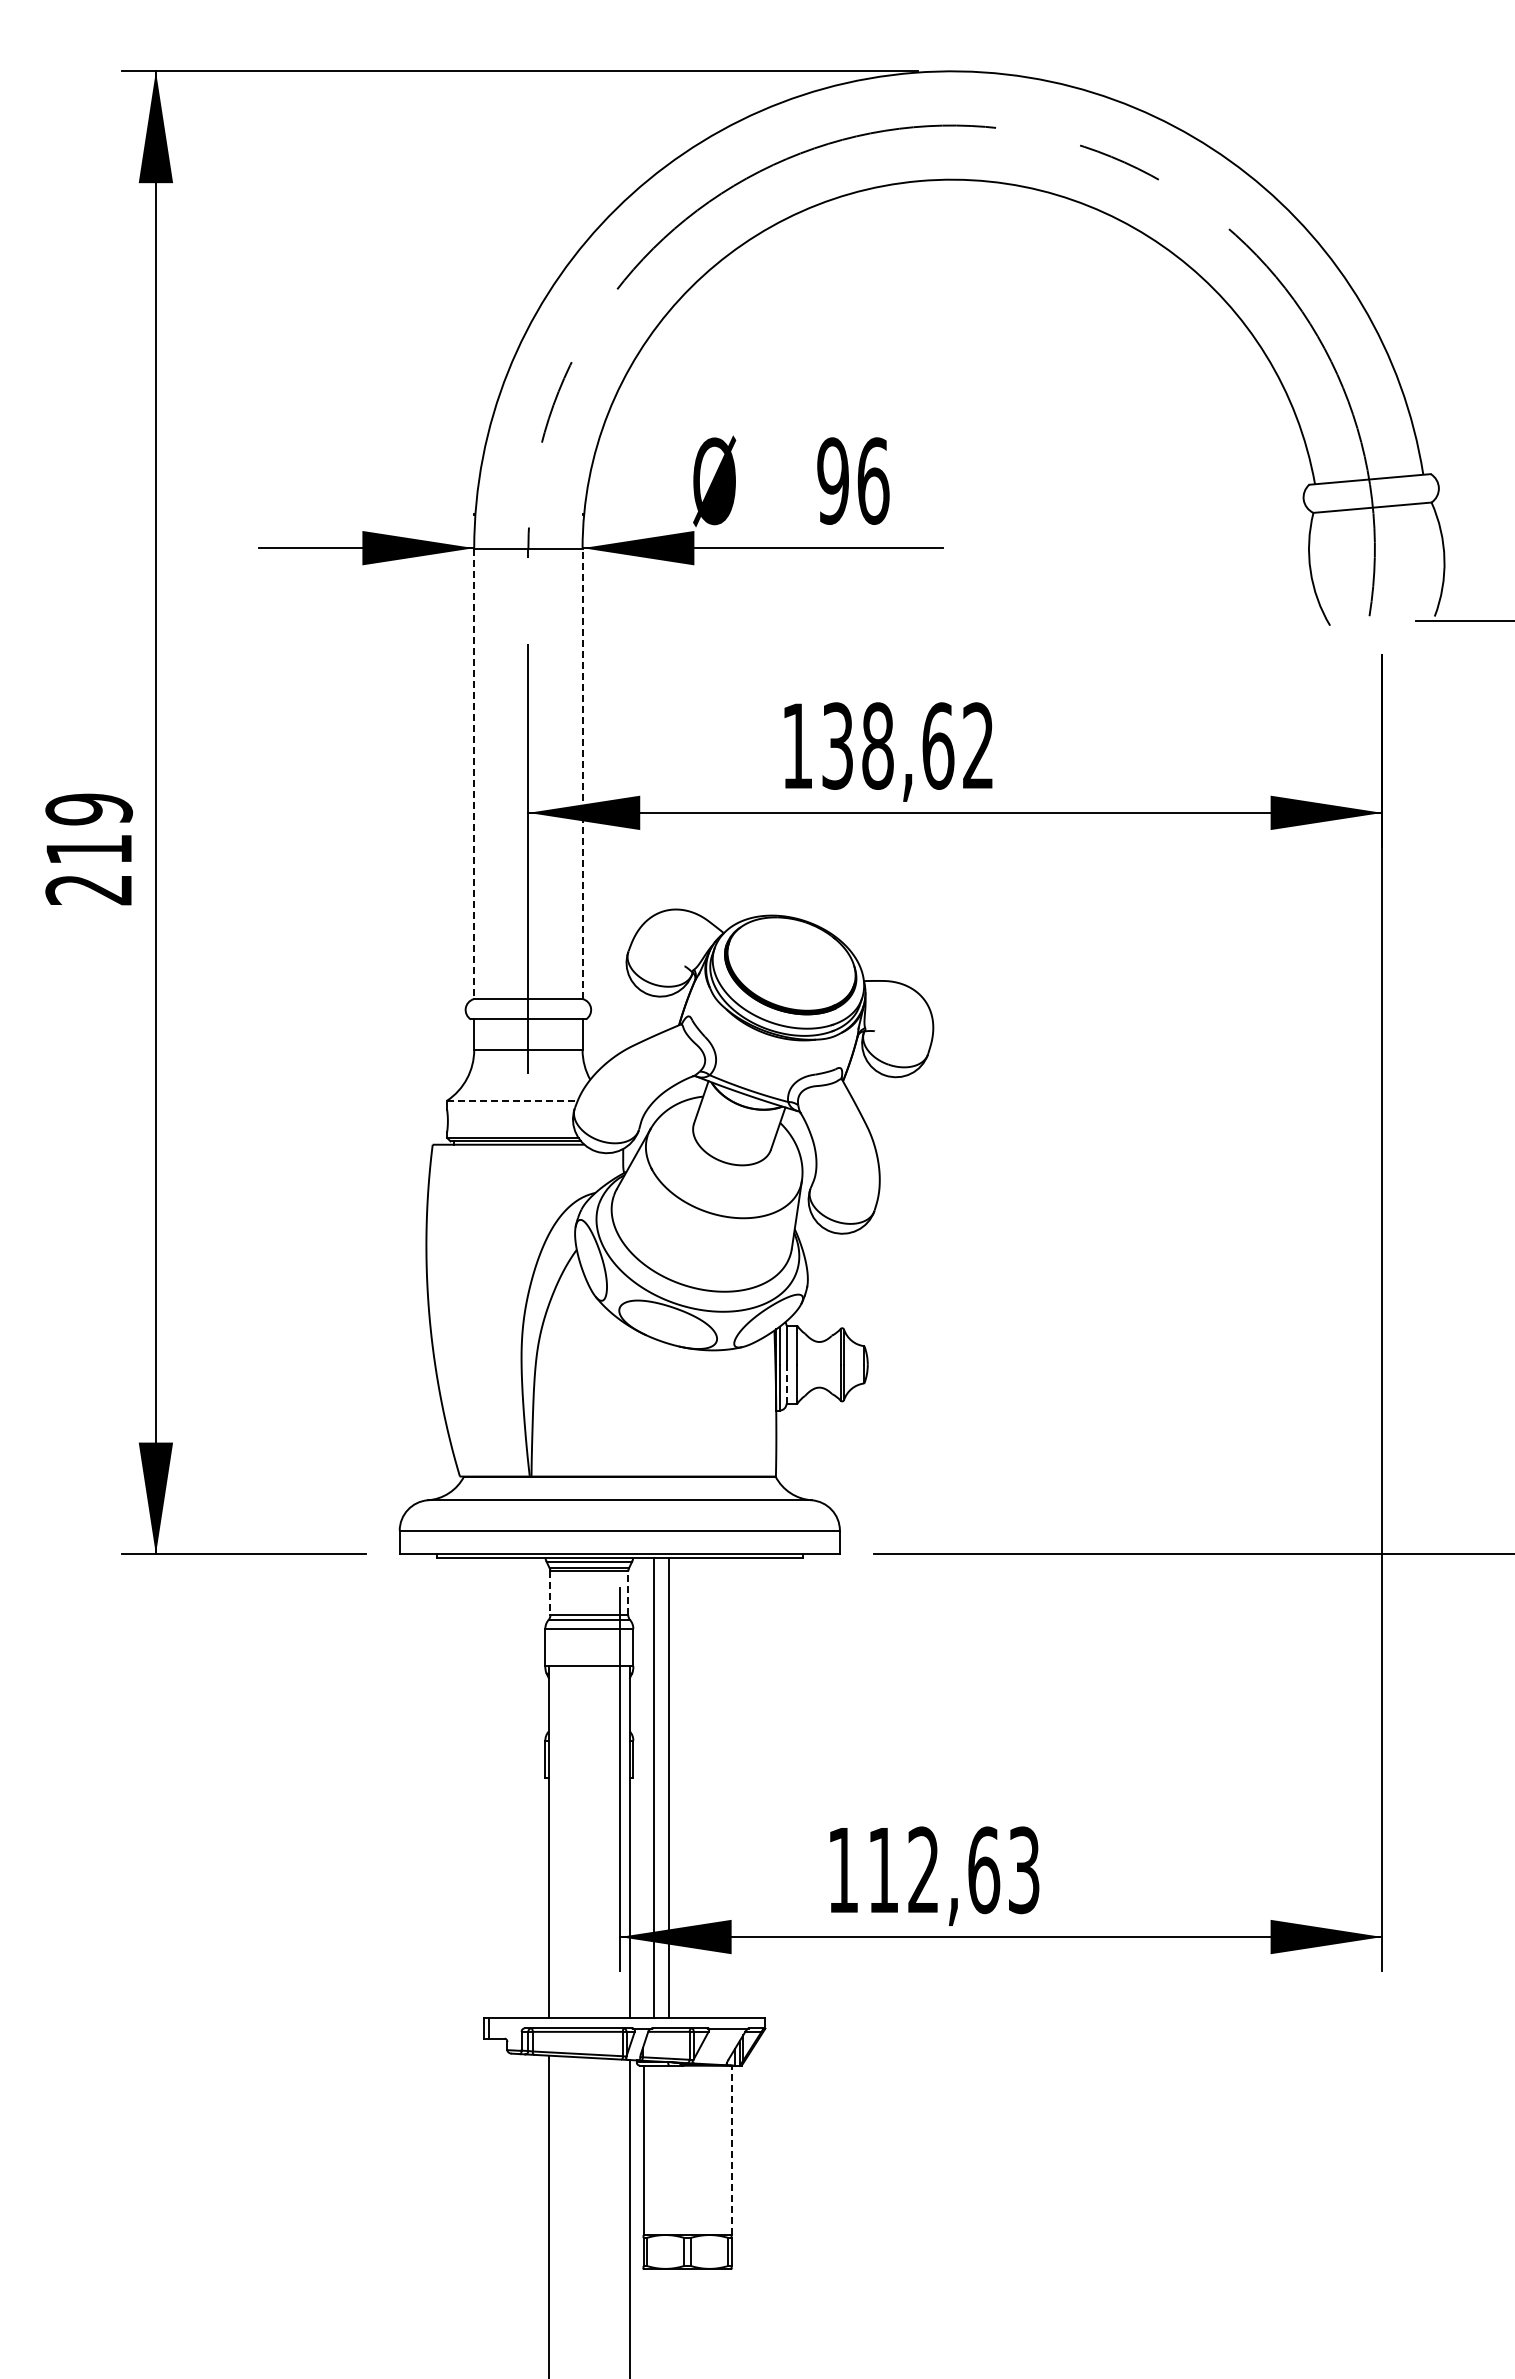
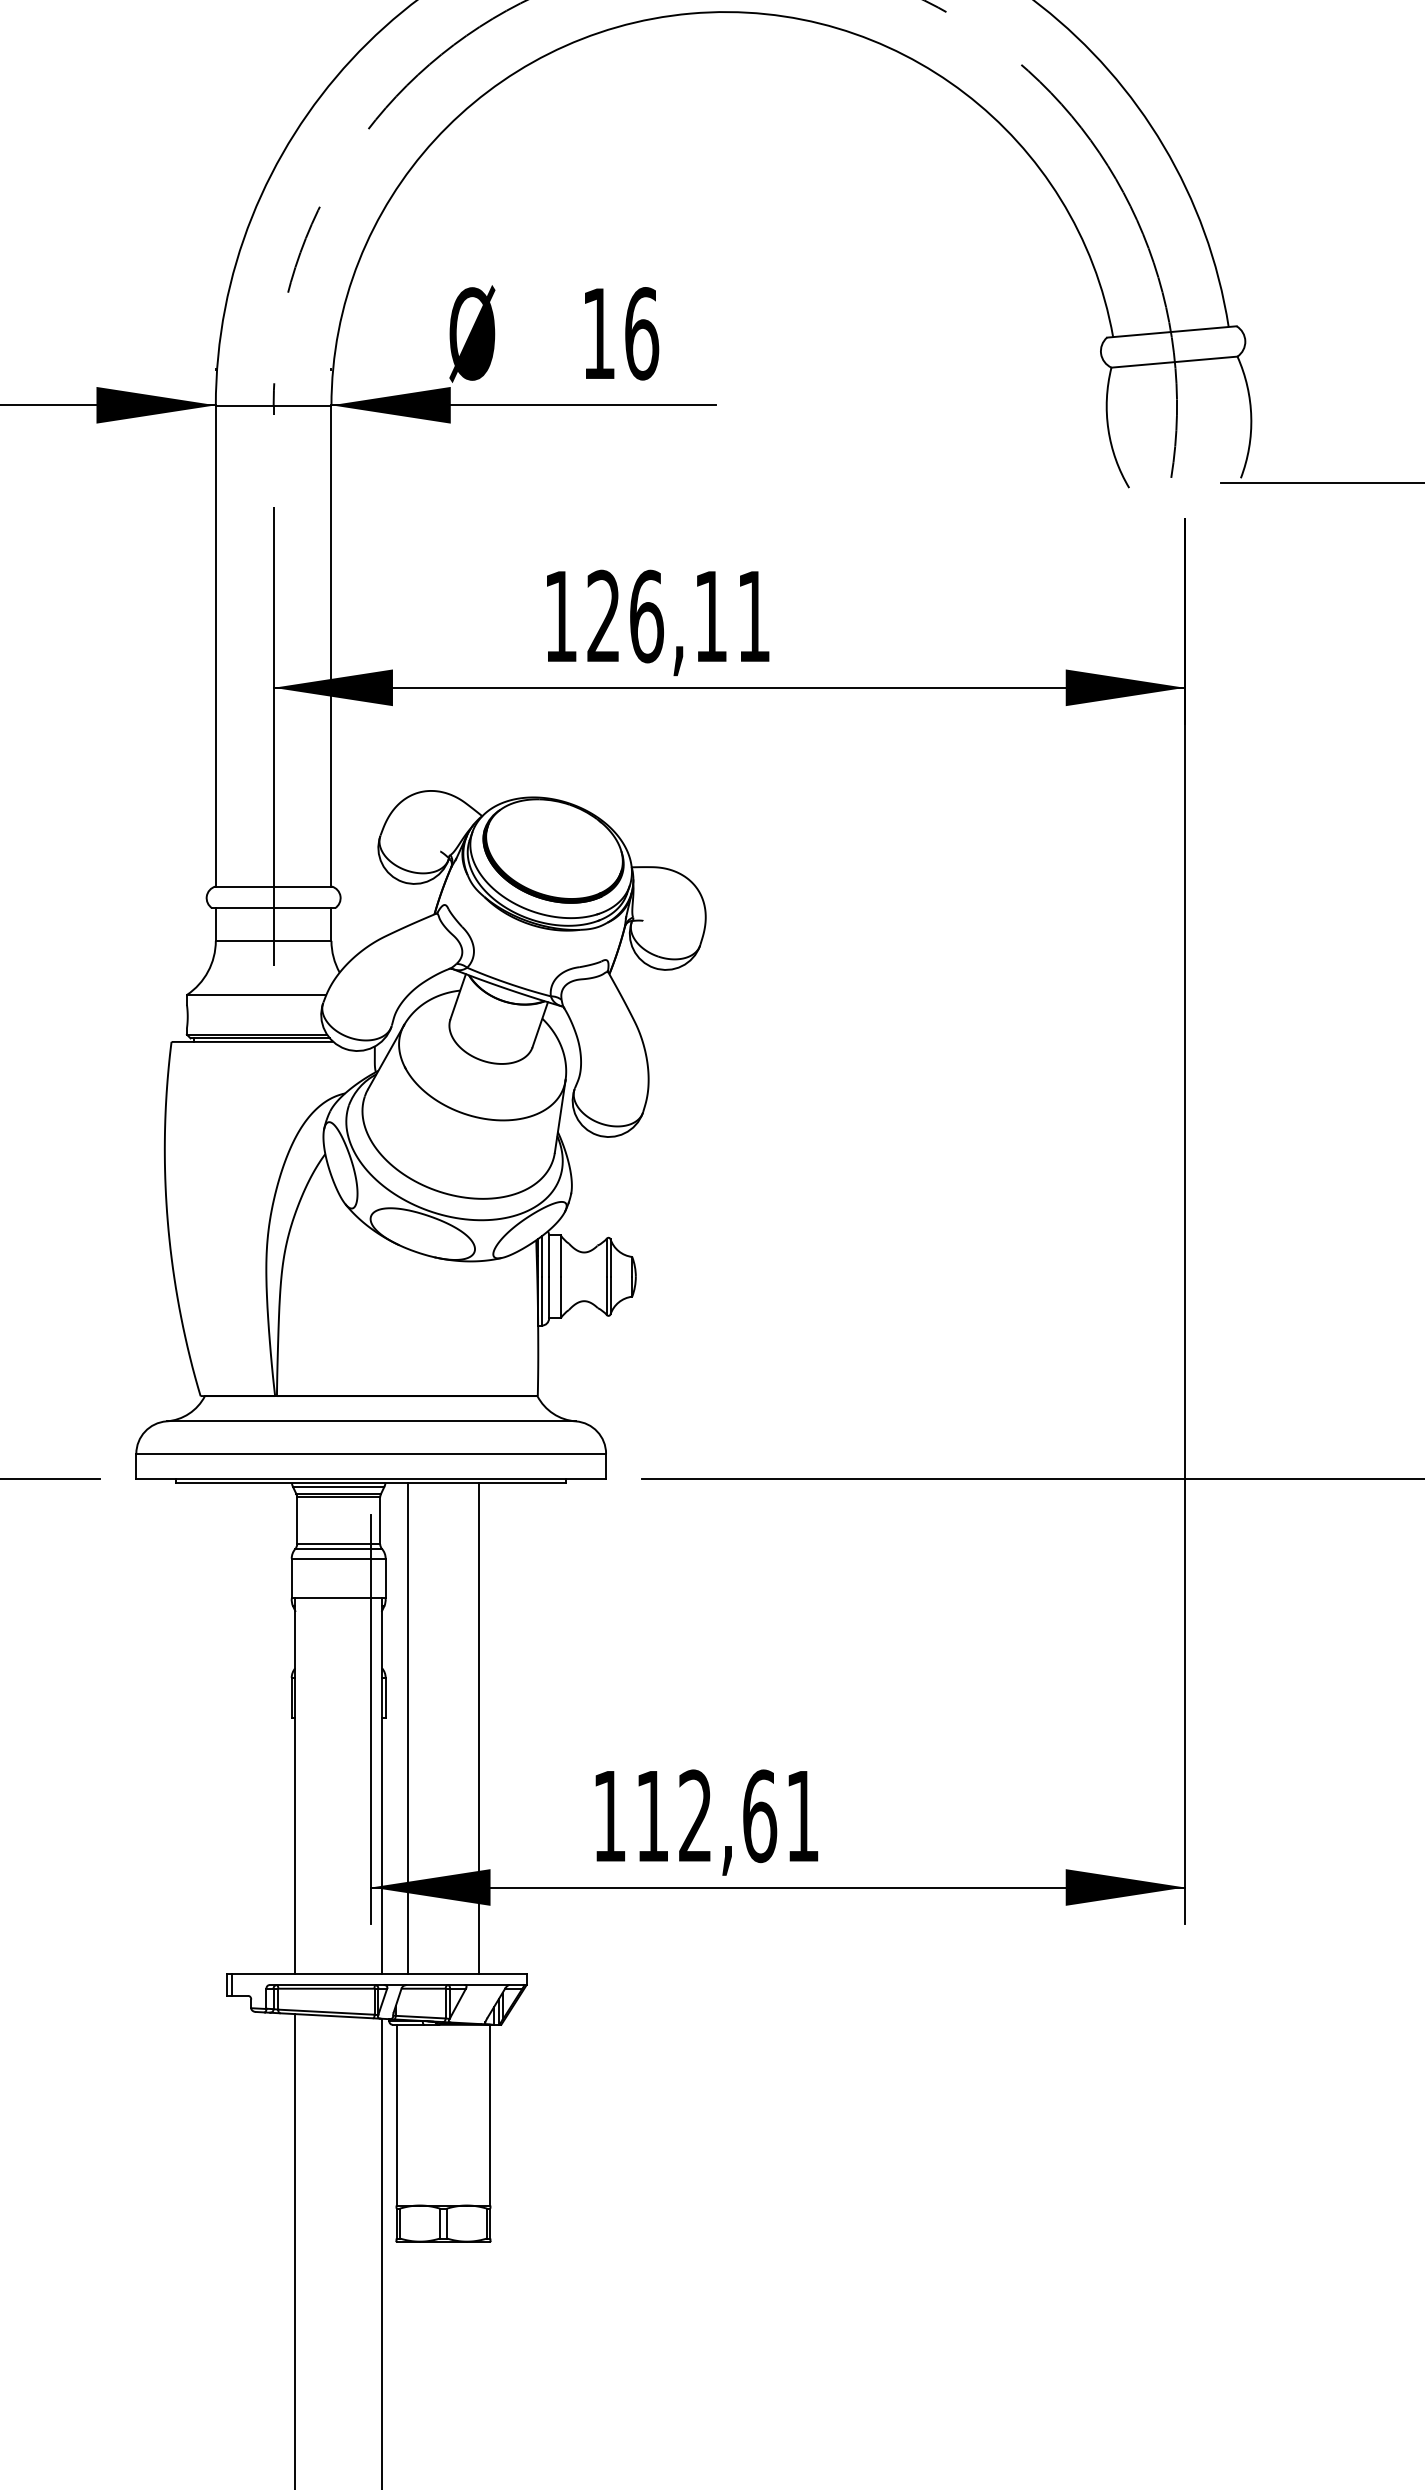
text: (832, 480) -> (598, 333), 96 -> 16
text: (907, 745) -> (678, 615), 138,62 -> 126,11
line: (582, 773) -> (331, 645), dashed -> solid
line: (474, 774) -> (216, 646), dashed -> solid
line: (512, 1100) -> (256, 994), dashed -> solid
line: (786, 1383) -> (549, 1296), dashed -> solid
line: (628, 1592) -> (380, 1519), dashed -> solid
line: (550, 1593) -> (297, 1520), dashed -> solid
line: (668, 1787) -> (478, 1727), moved
text: (1024, 1870) -> (803, 1816), 112,63 -> 112,61
line: (731, 2150) -> (490, 2115), dashed -> solid

